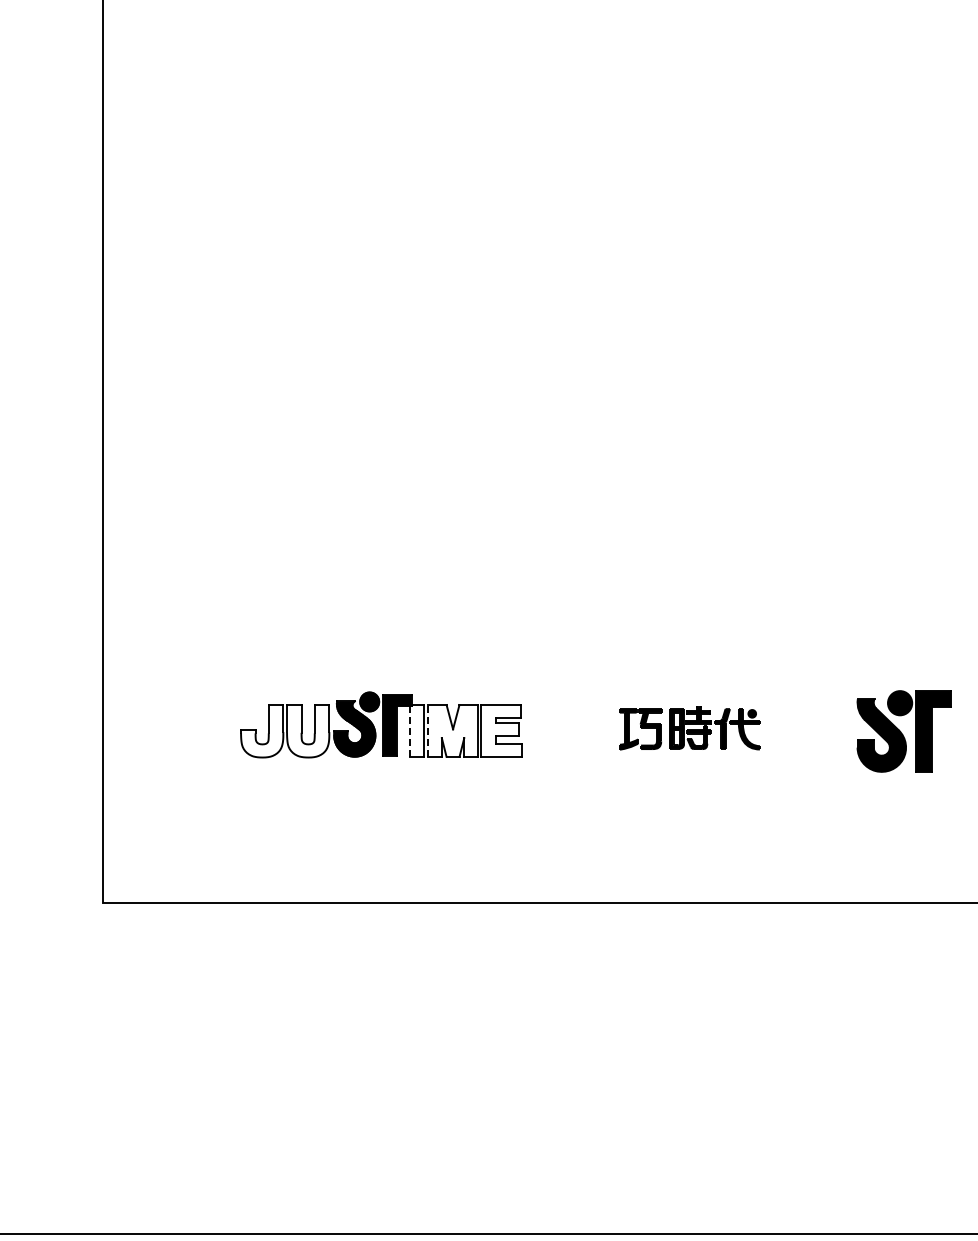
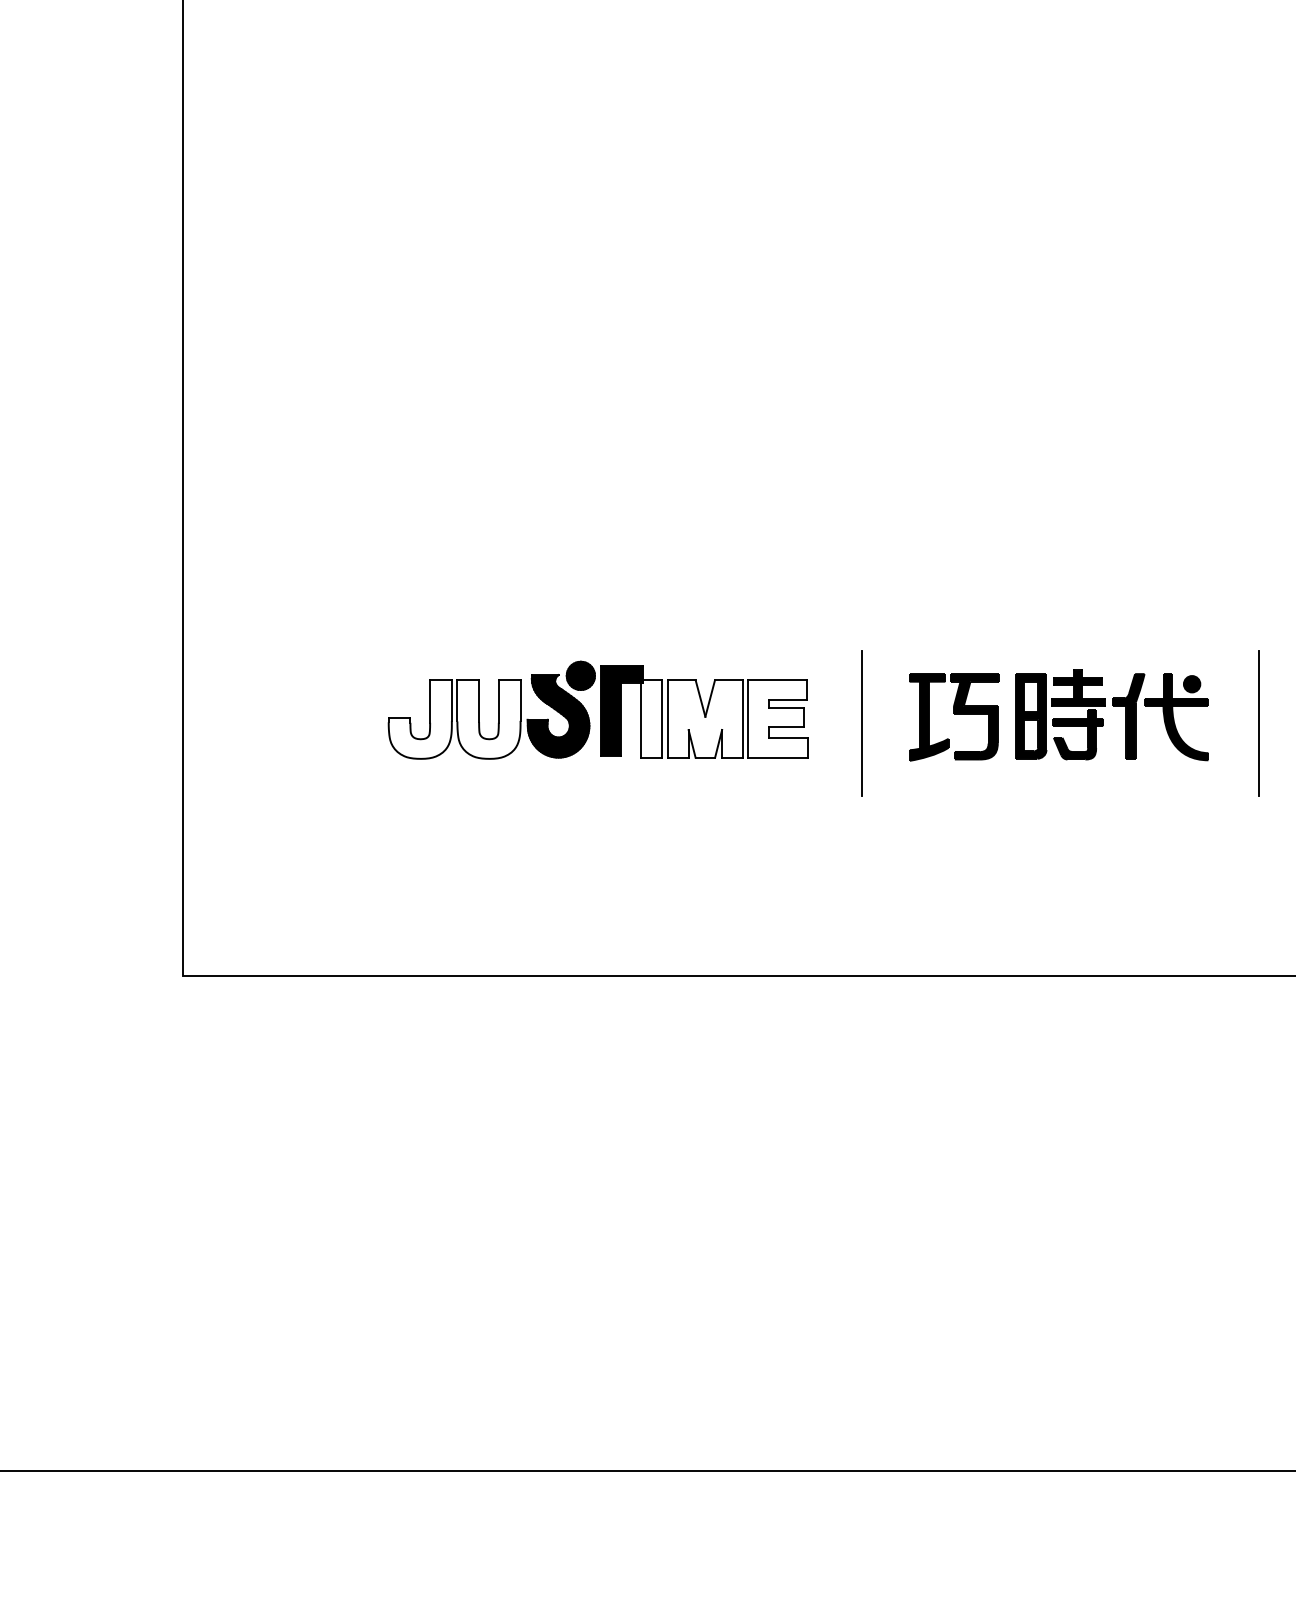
part: (689, 728) -> (1058, 715), size x1.43
line: (409, 730) -> (640, 718), dashed -> solid
line: (428, 730) -> (668, 718), dashed -> solid
line: (557, 733) -> (861, 722), added
line: (823, 733) -> (1258, 722), added

